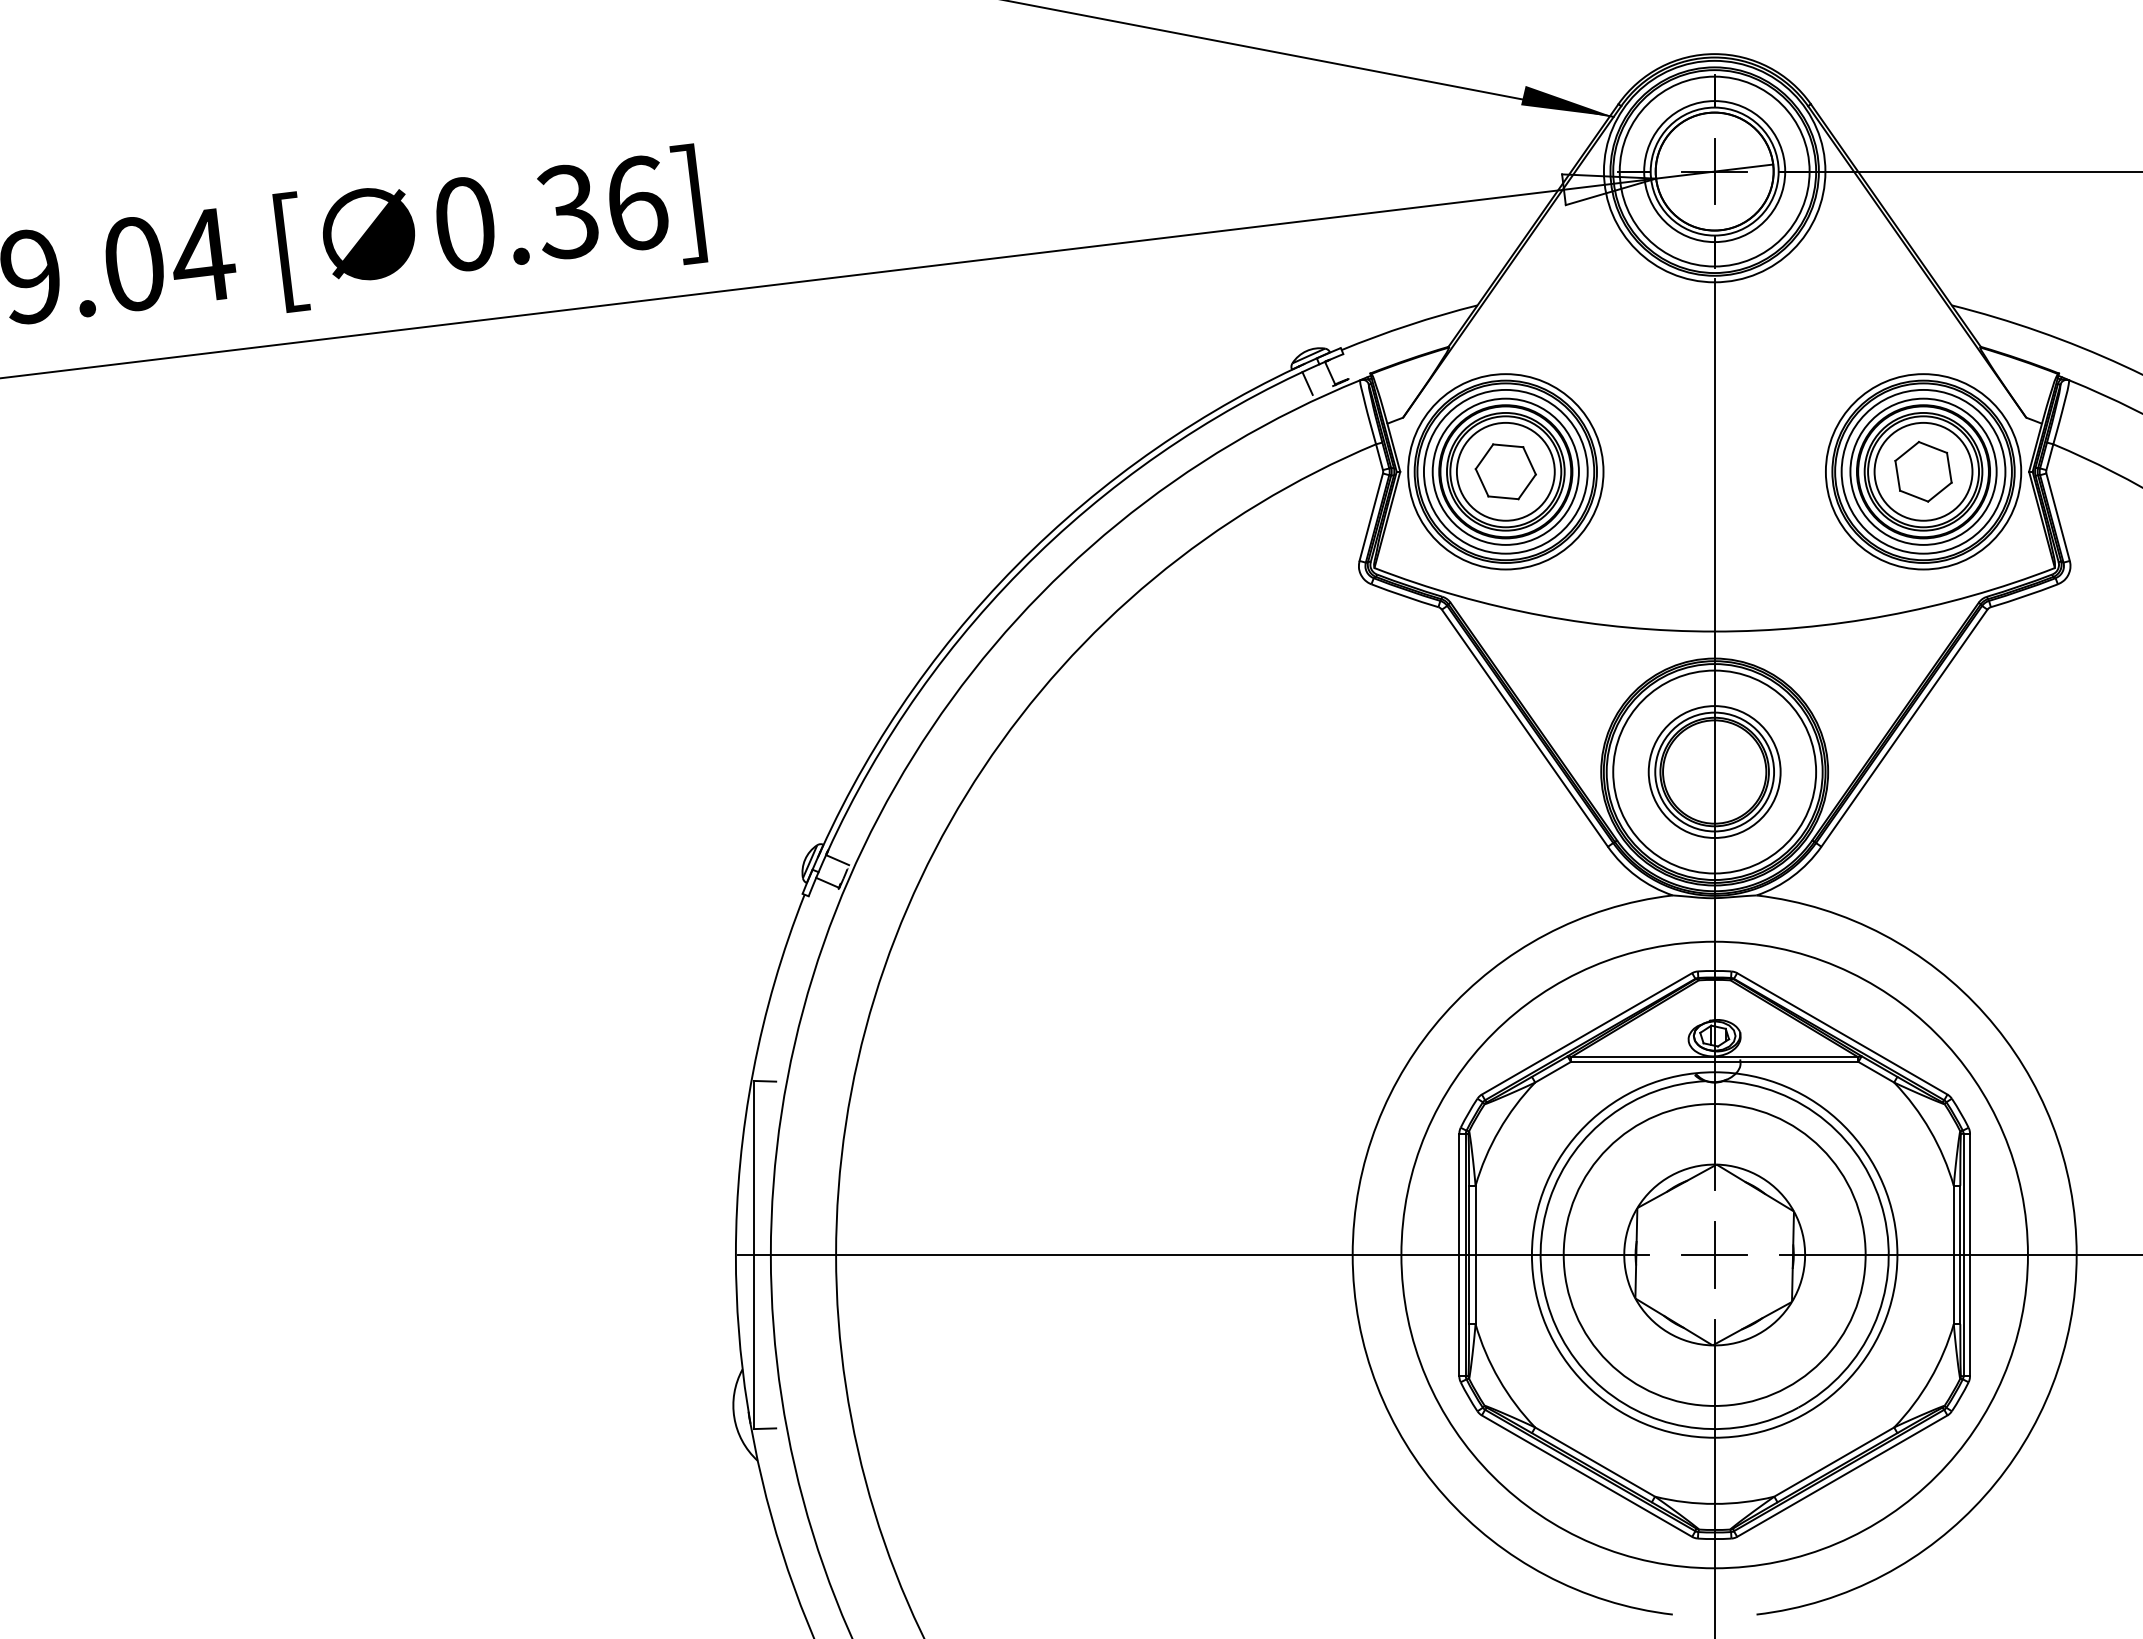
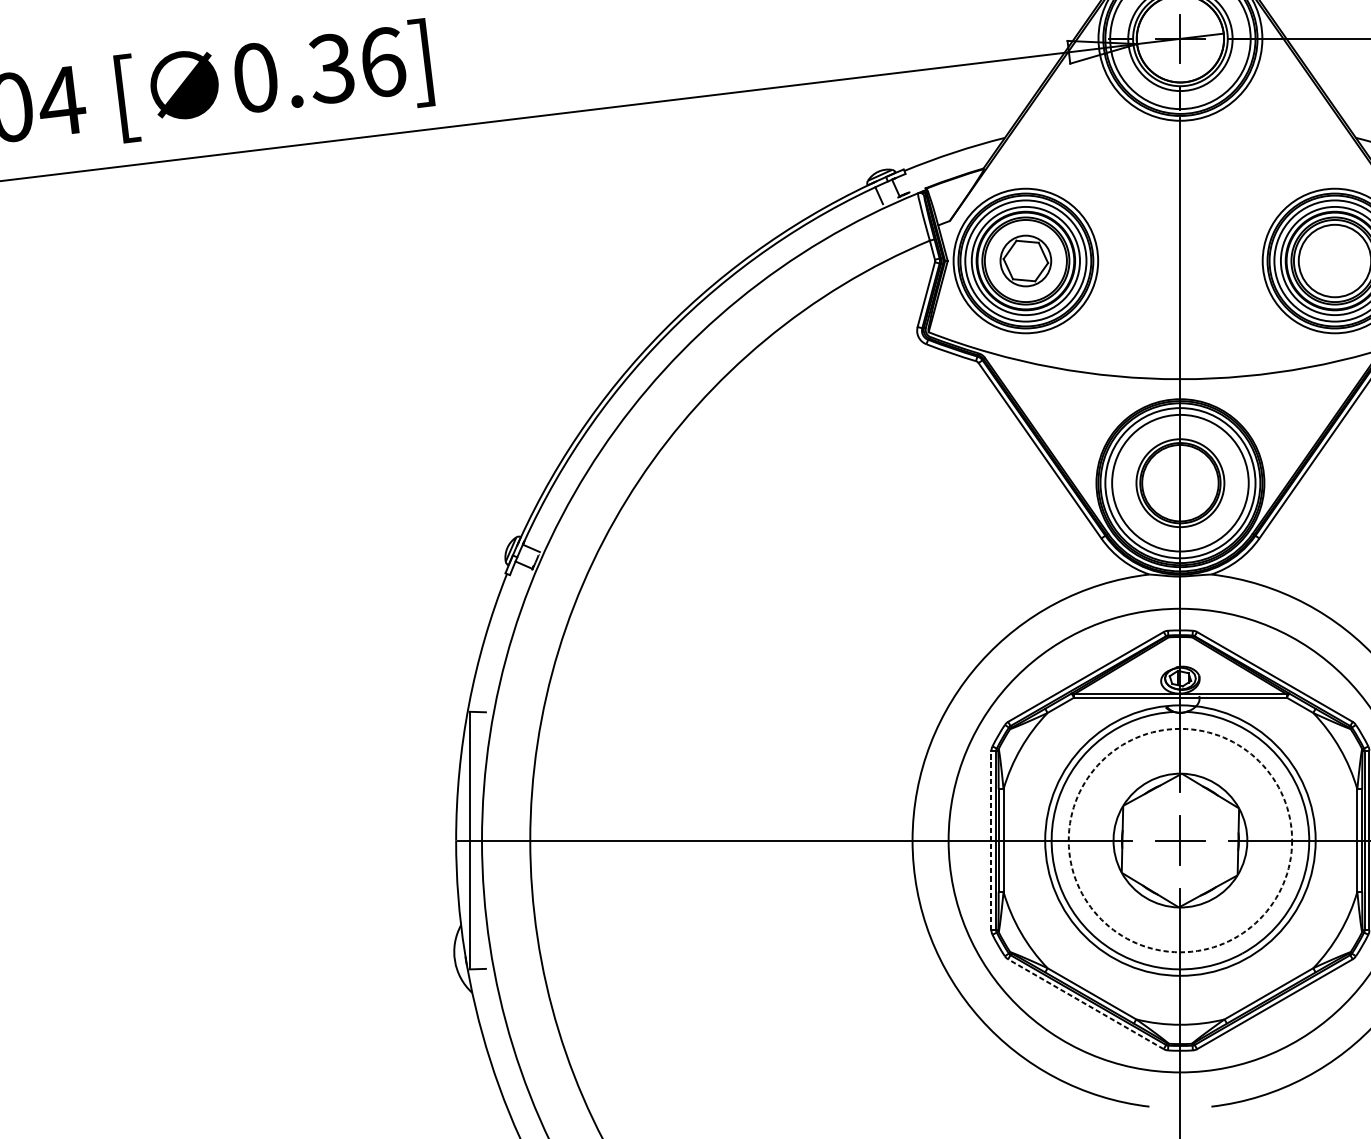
circle: (1505, 471) -> (1025, 260), size x0.7
part: (1923, 471) -> (1334, 260), removed
circle: (1714, 771) -> (1180, 482), size x1.4
line: (1459, 1254) -> (991, 840), solid -> dashed
circle: (1714, 1254) -> (1180, 840), solid -> dashed
line: (1586, 1475) -> (1085, 1003), solid -> dashed

